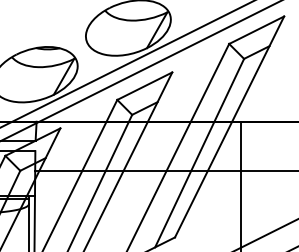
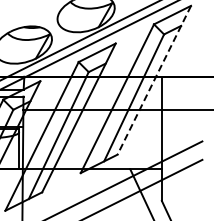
line: (229, 127) -> (154, 80), solid -> dashed

